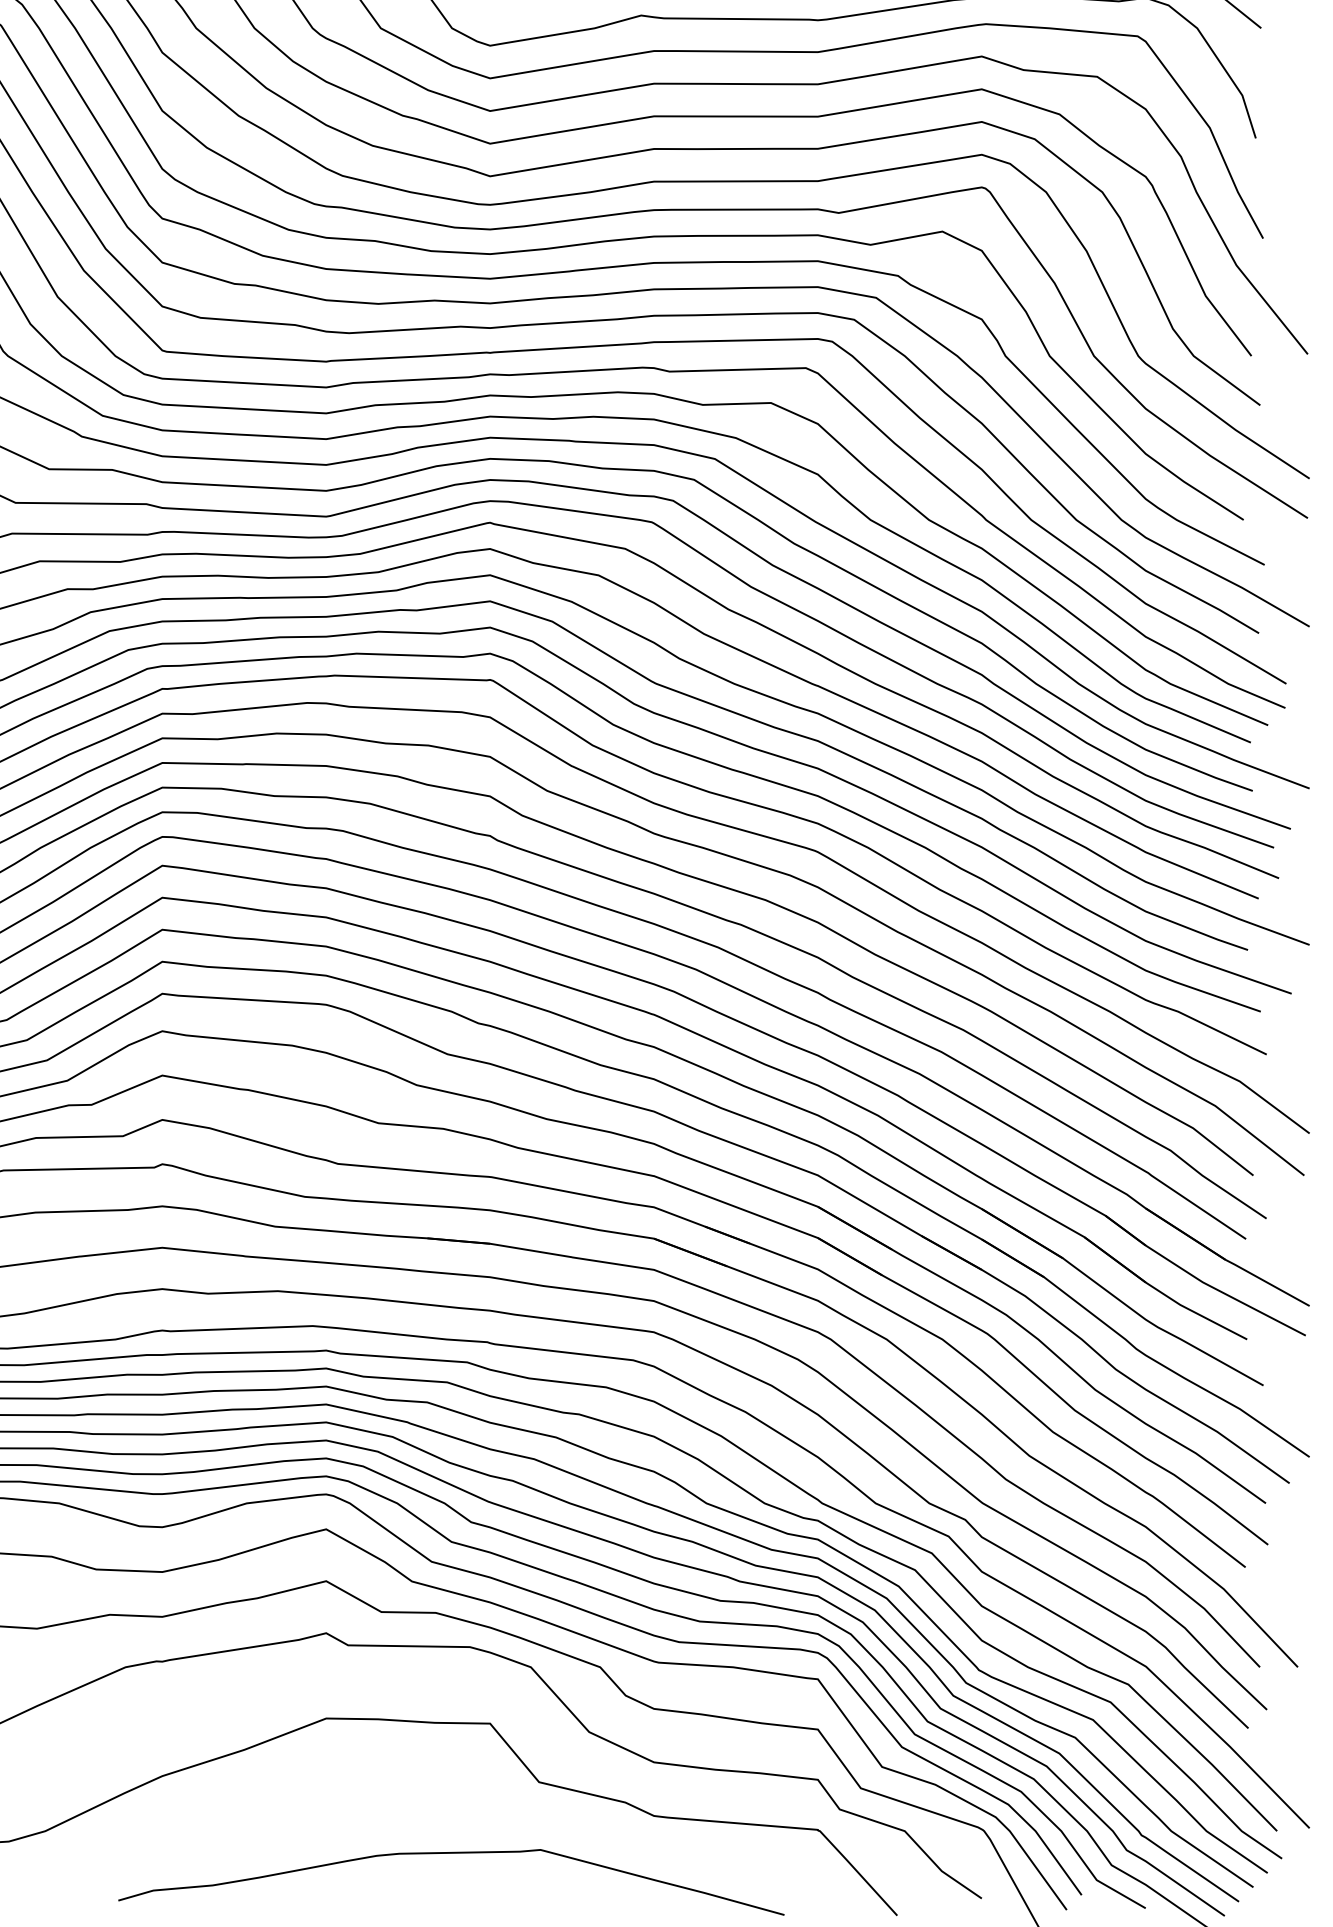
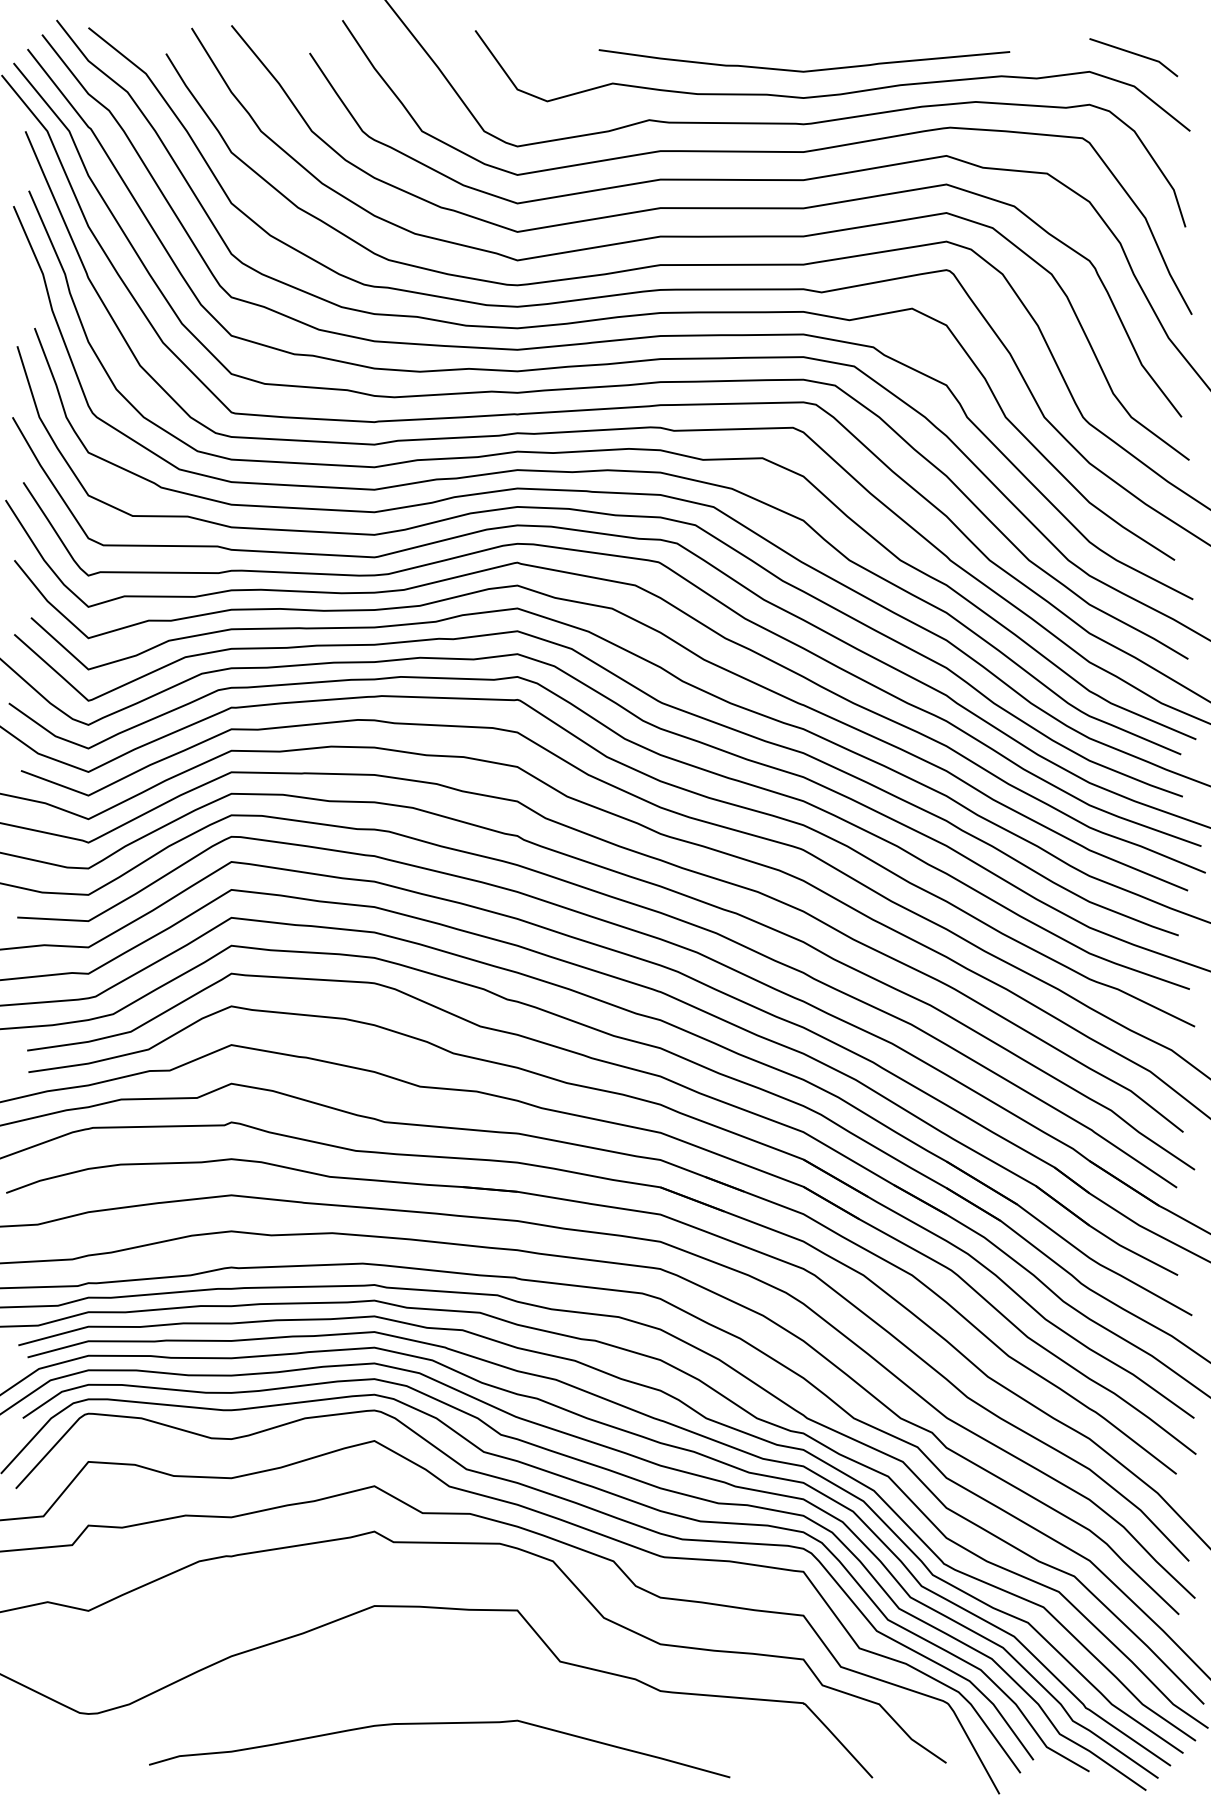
curve: (451, 1854) -> (439, 1724), moved

